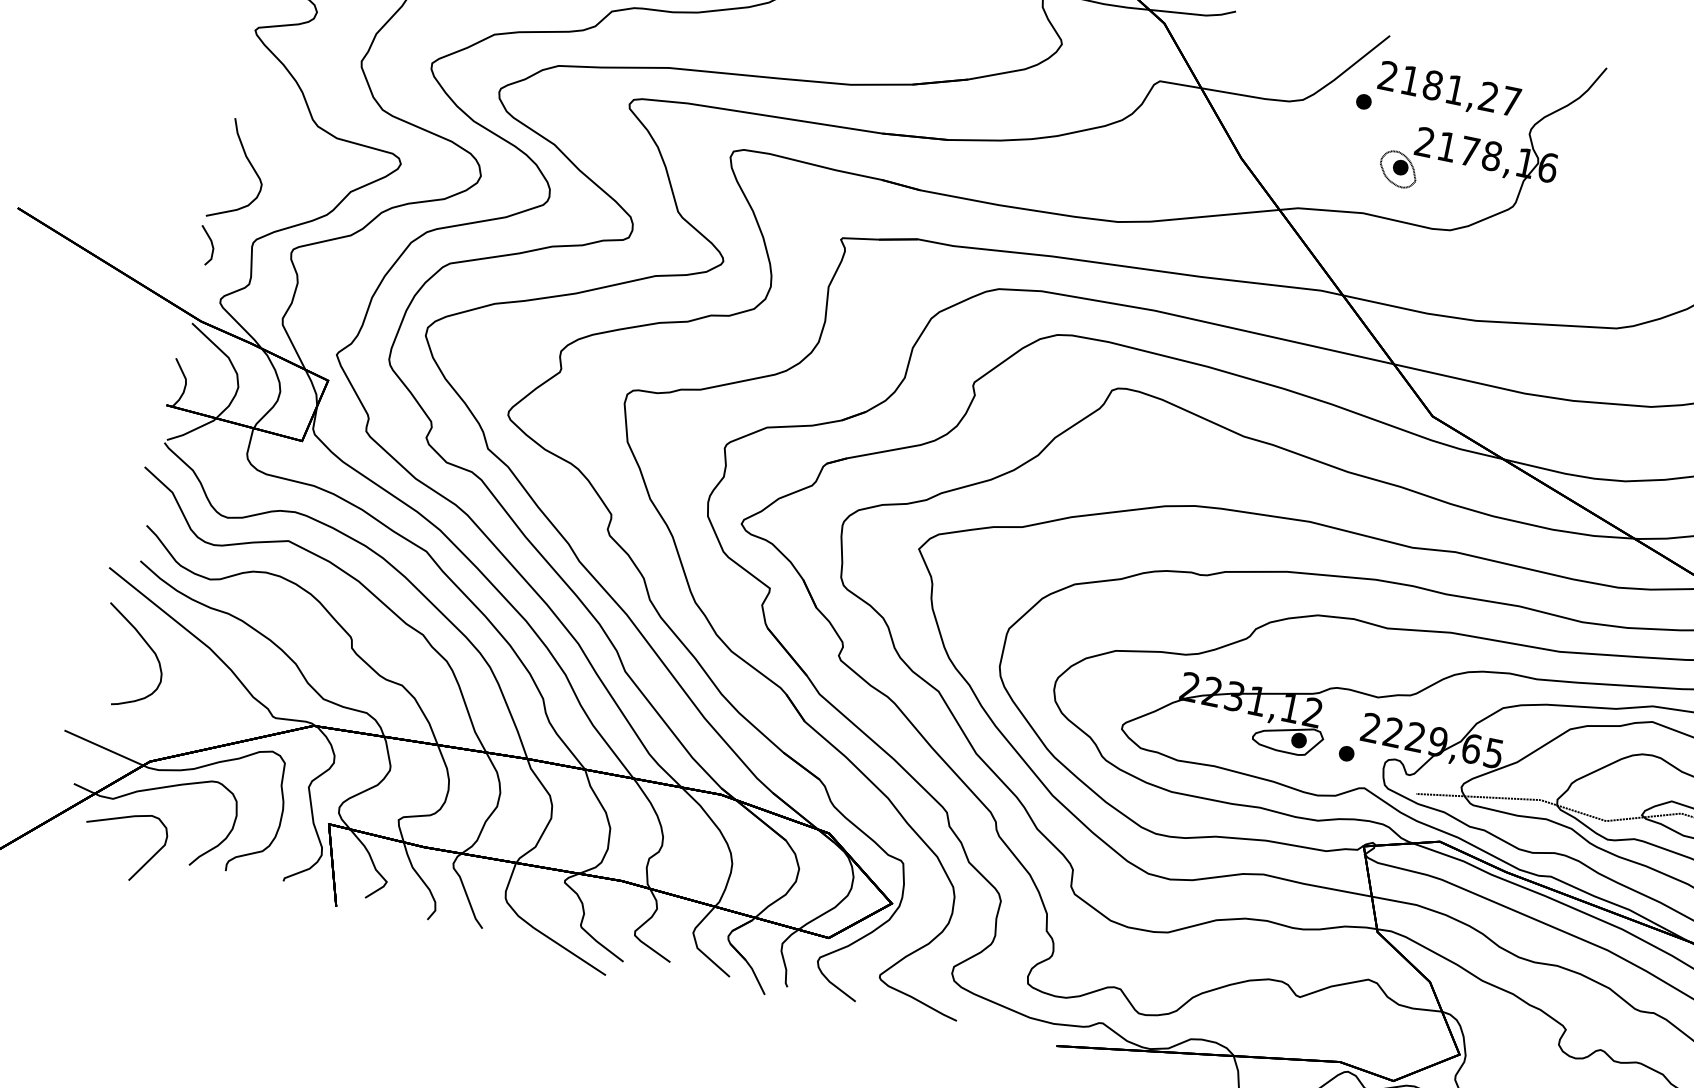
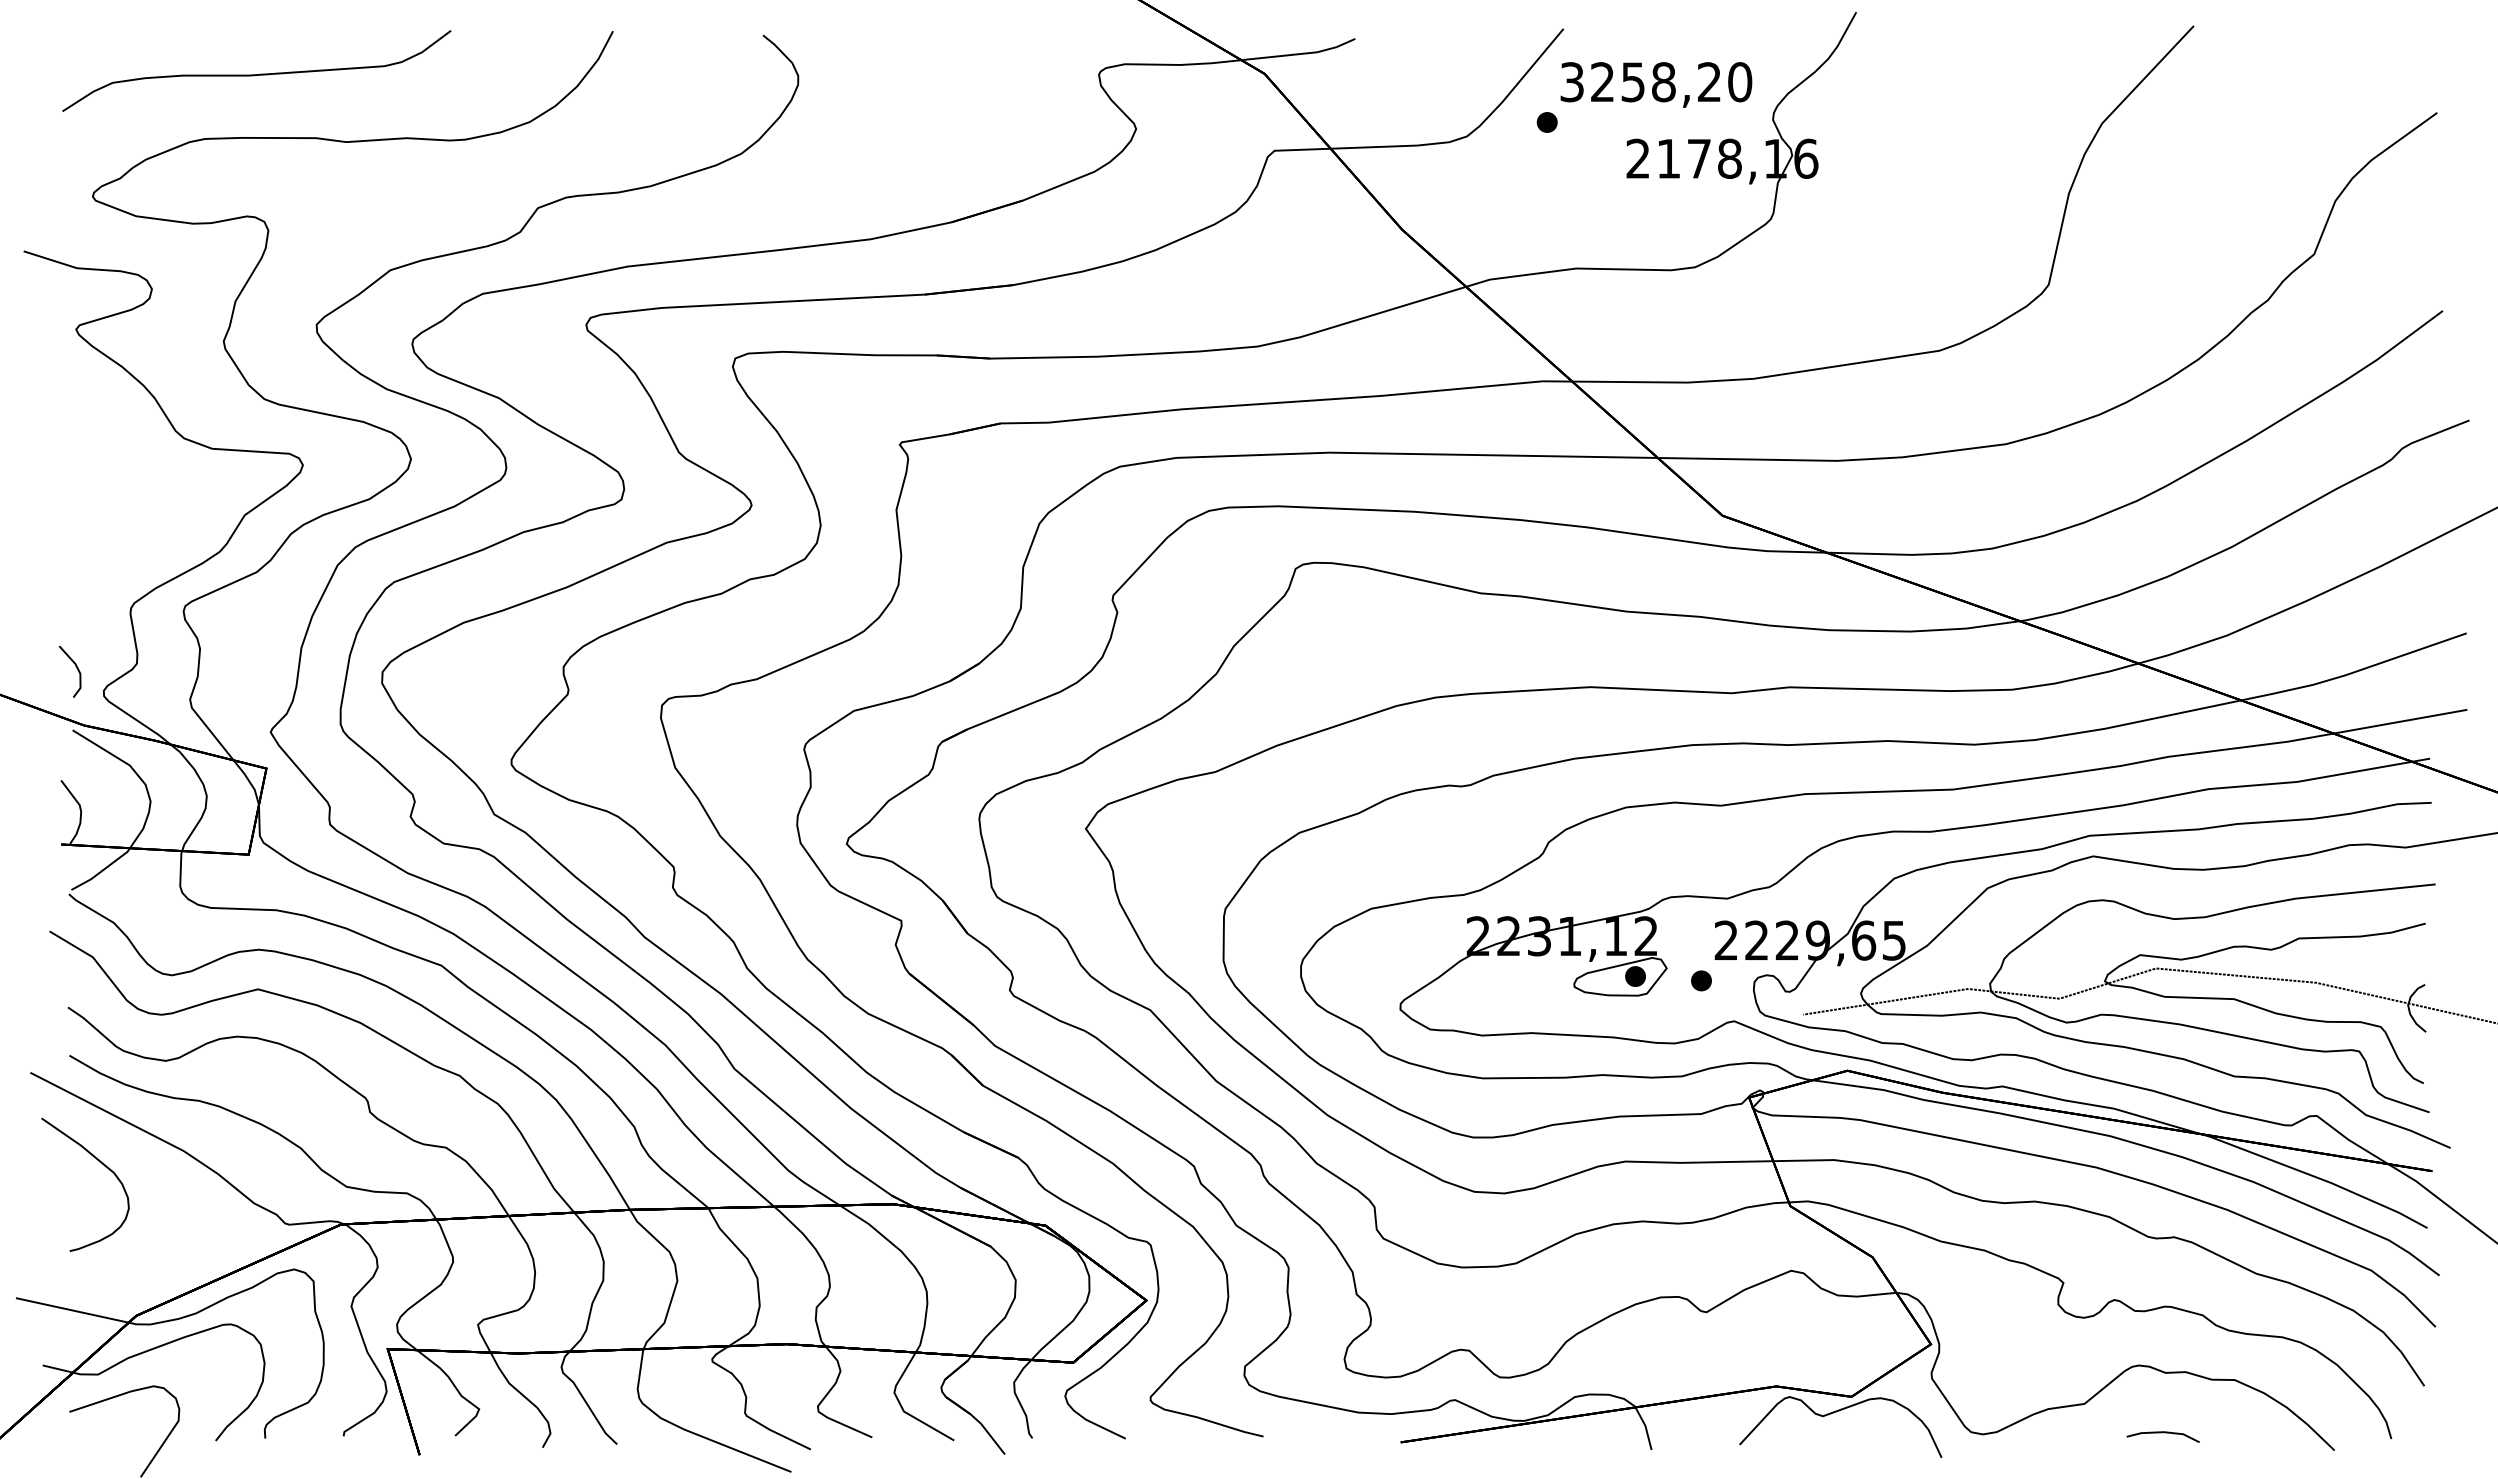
text: (1449, 89) -> (1656, 82), 2181,27 -> 3258,20
curve: (250, 164) -> (105, 506), removed
part: (1398, 169) -> (1611, 201), removed
line: (211, 244) -> (76, 668), moved

